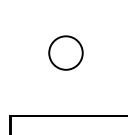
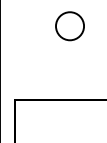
circle: (65, 53) -> (69, 26), moved

